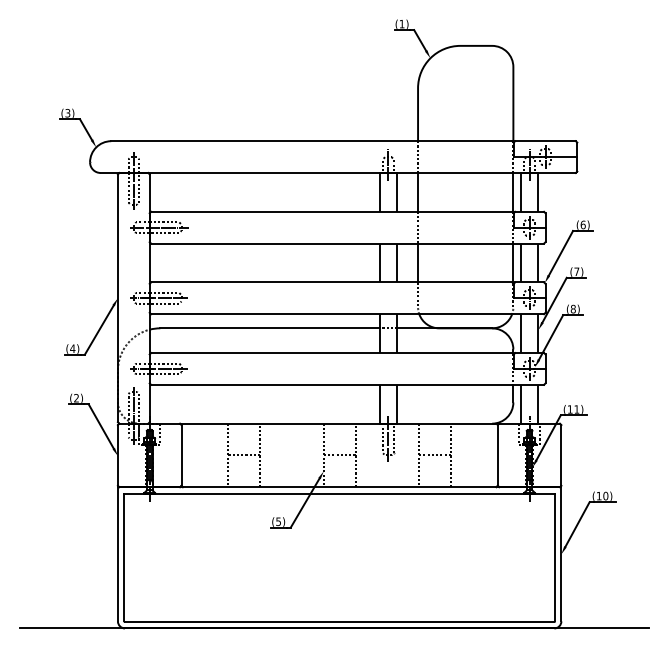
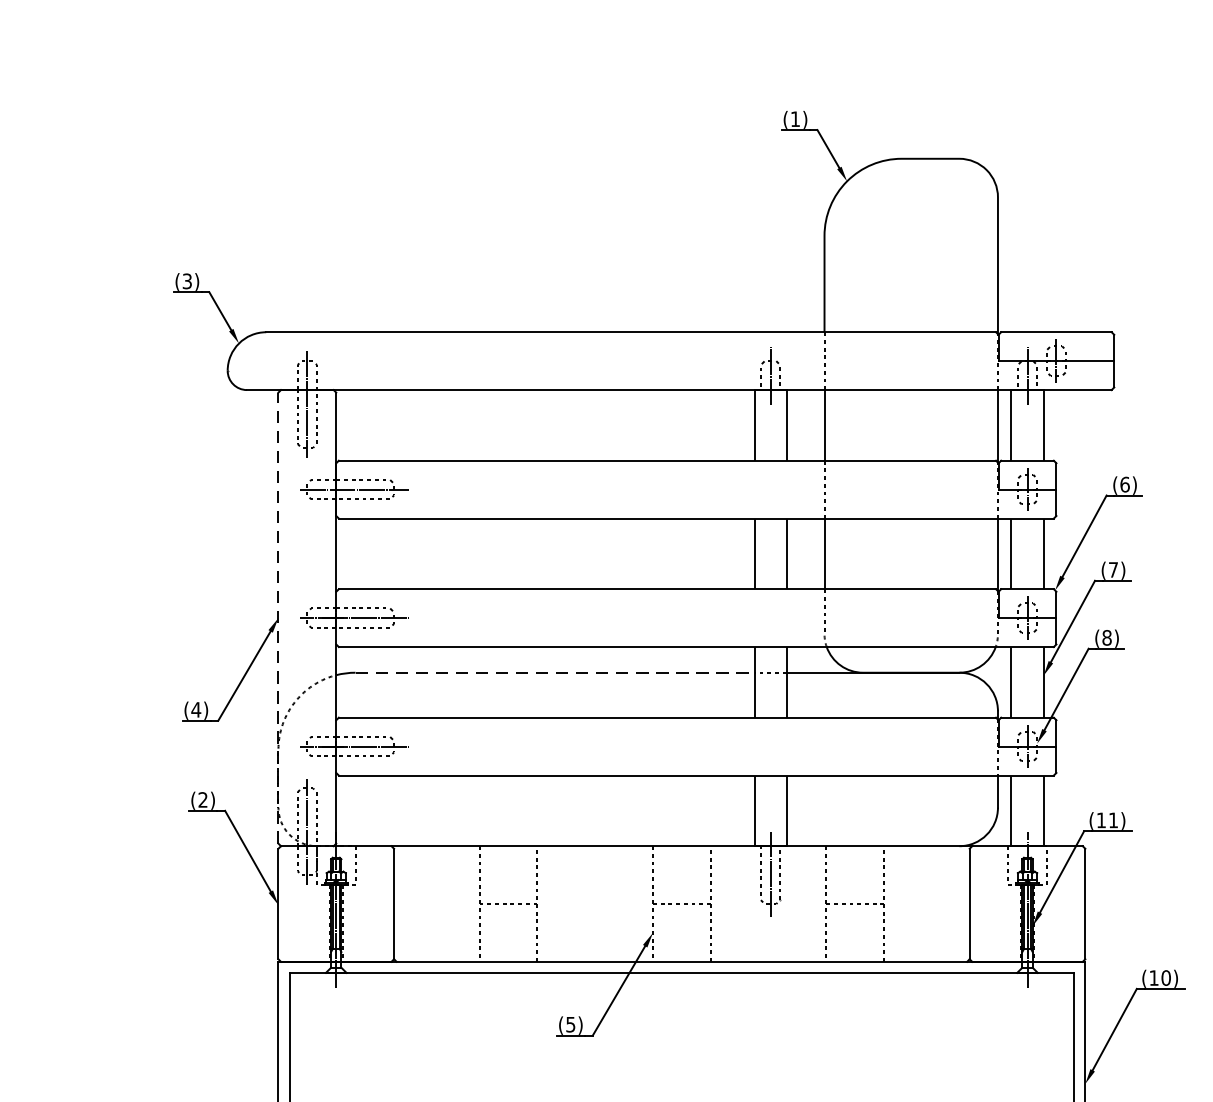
line: (117, 298) -> (277, 618), solid -> dashed
line: (269, 328) -> (554, 673), solid -> dashed

